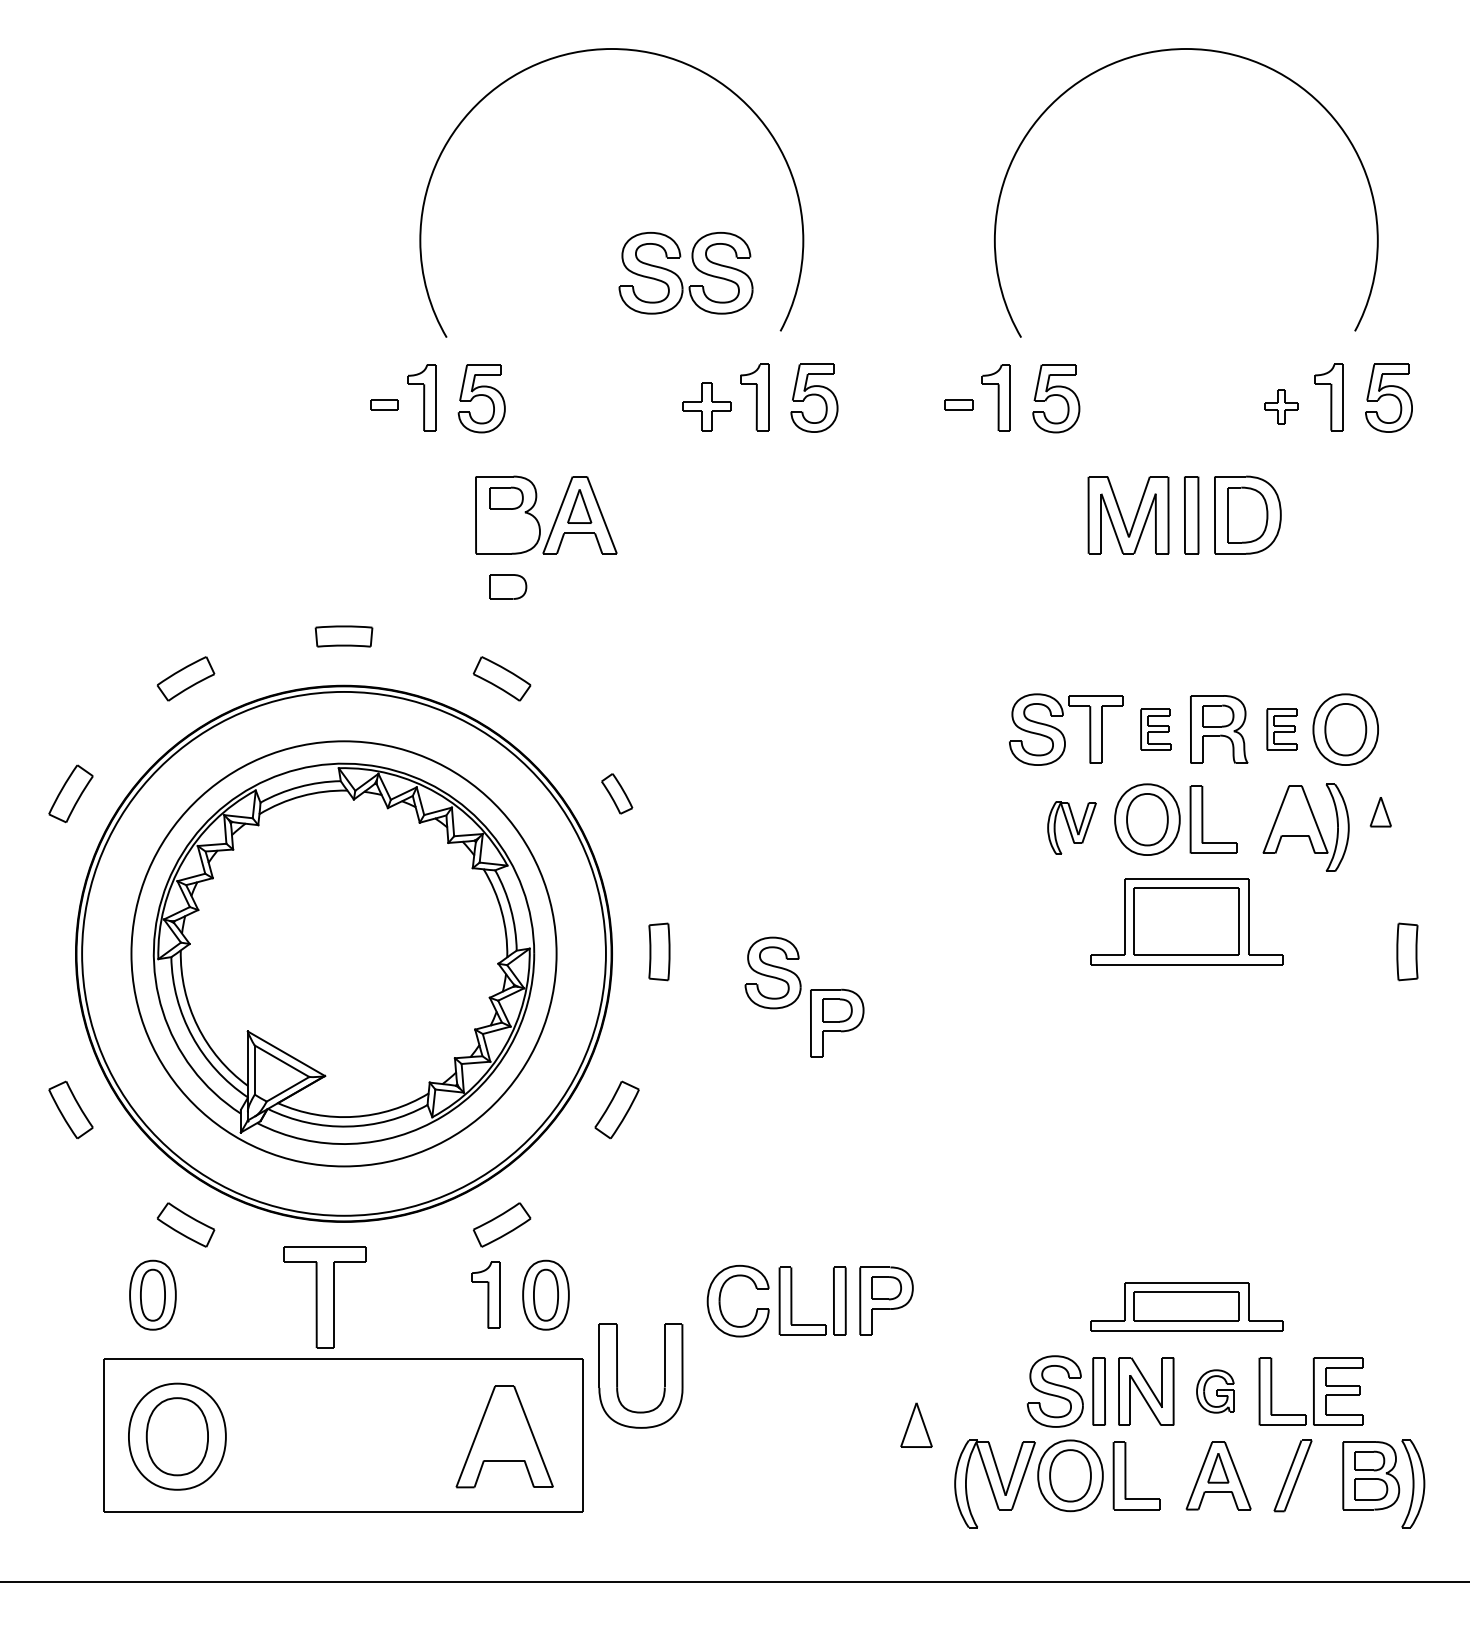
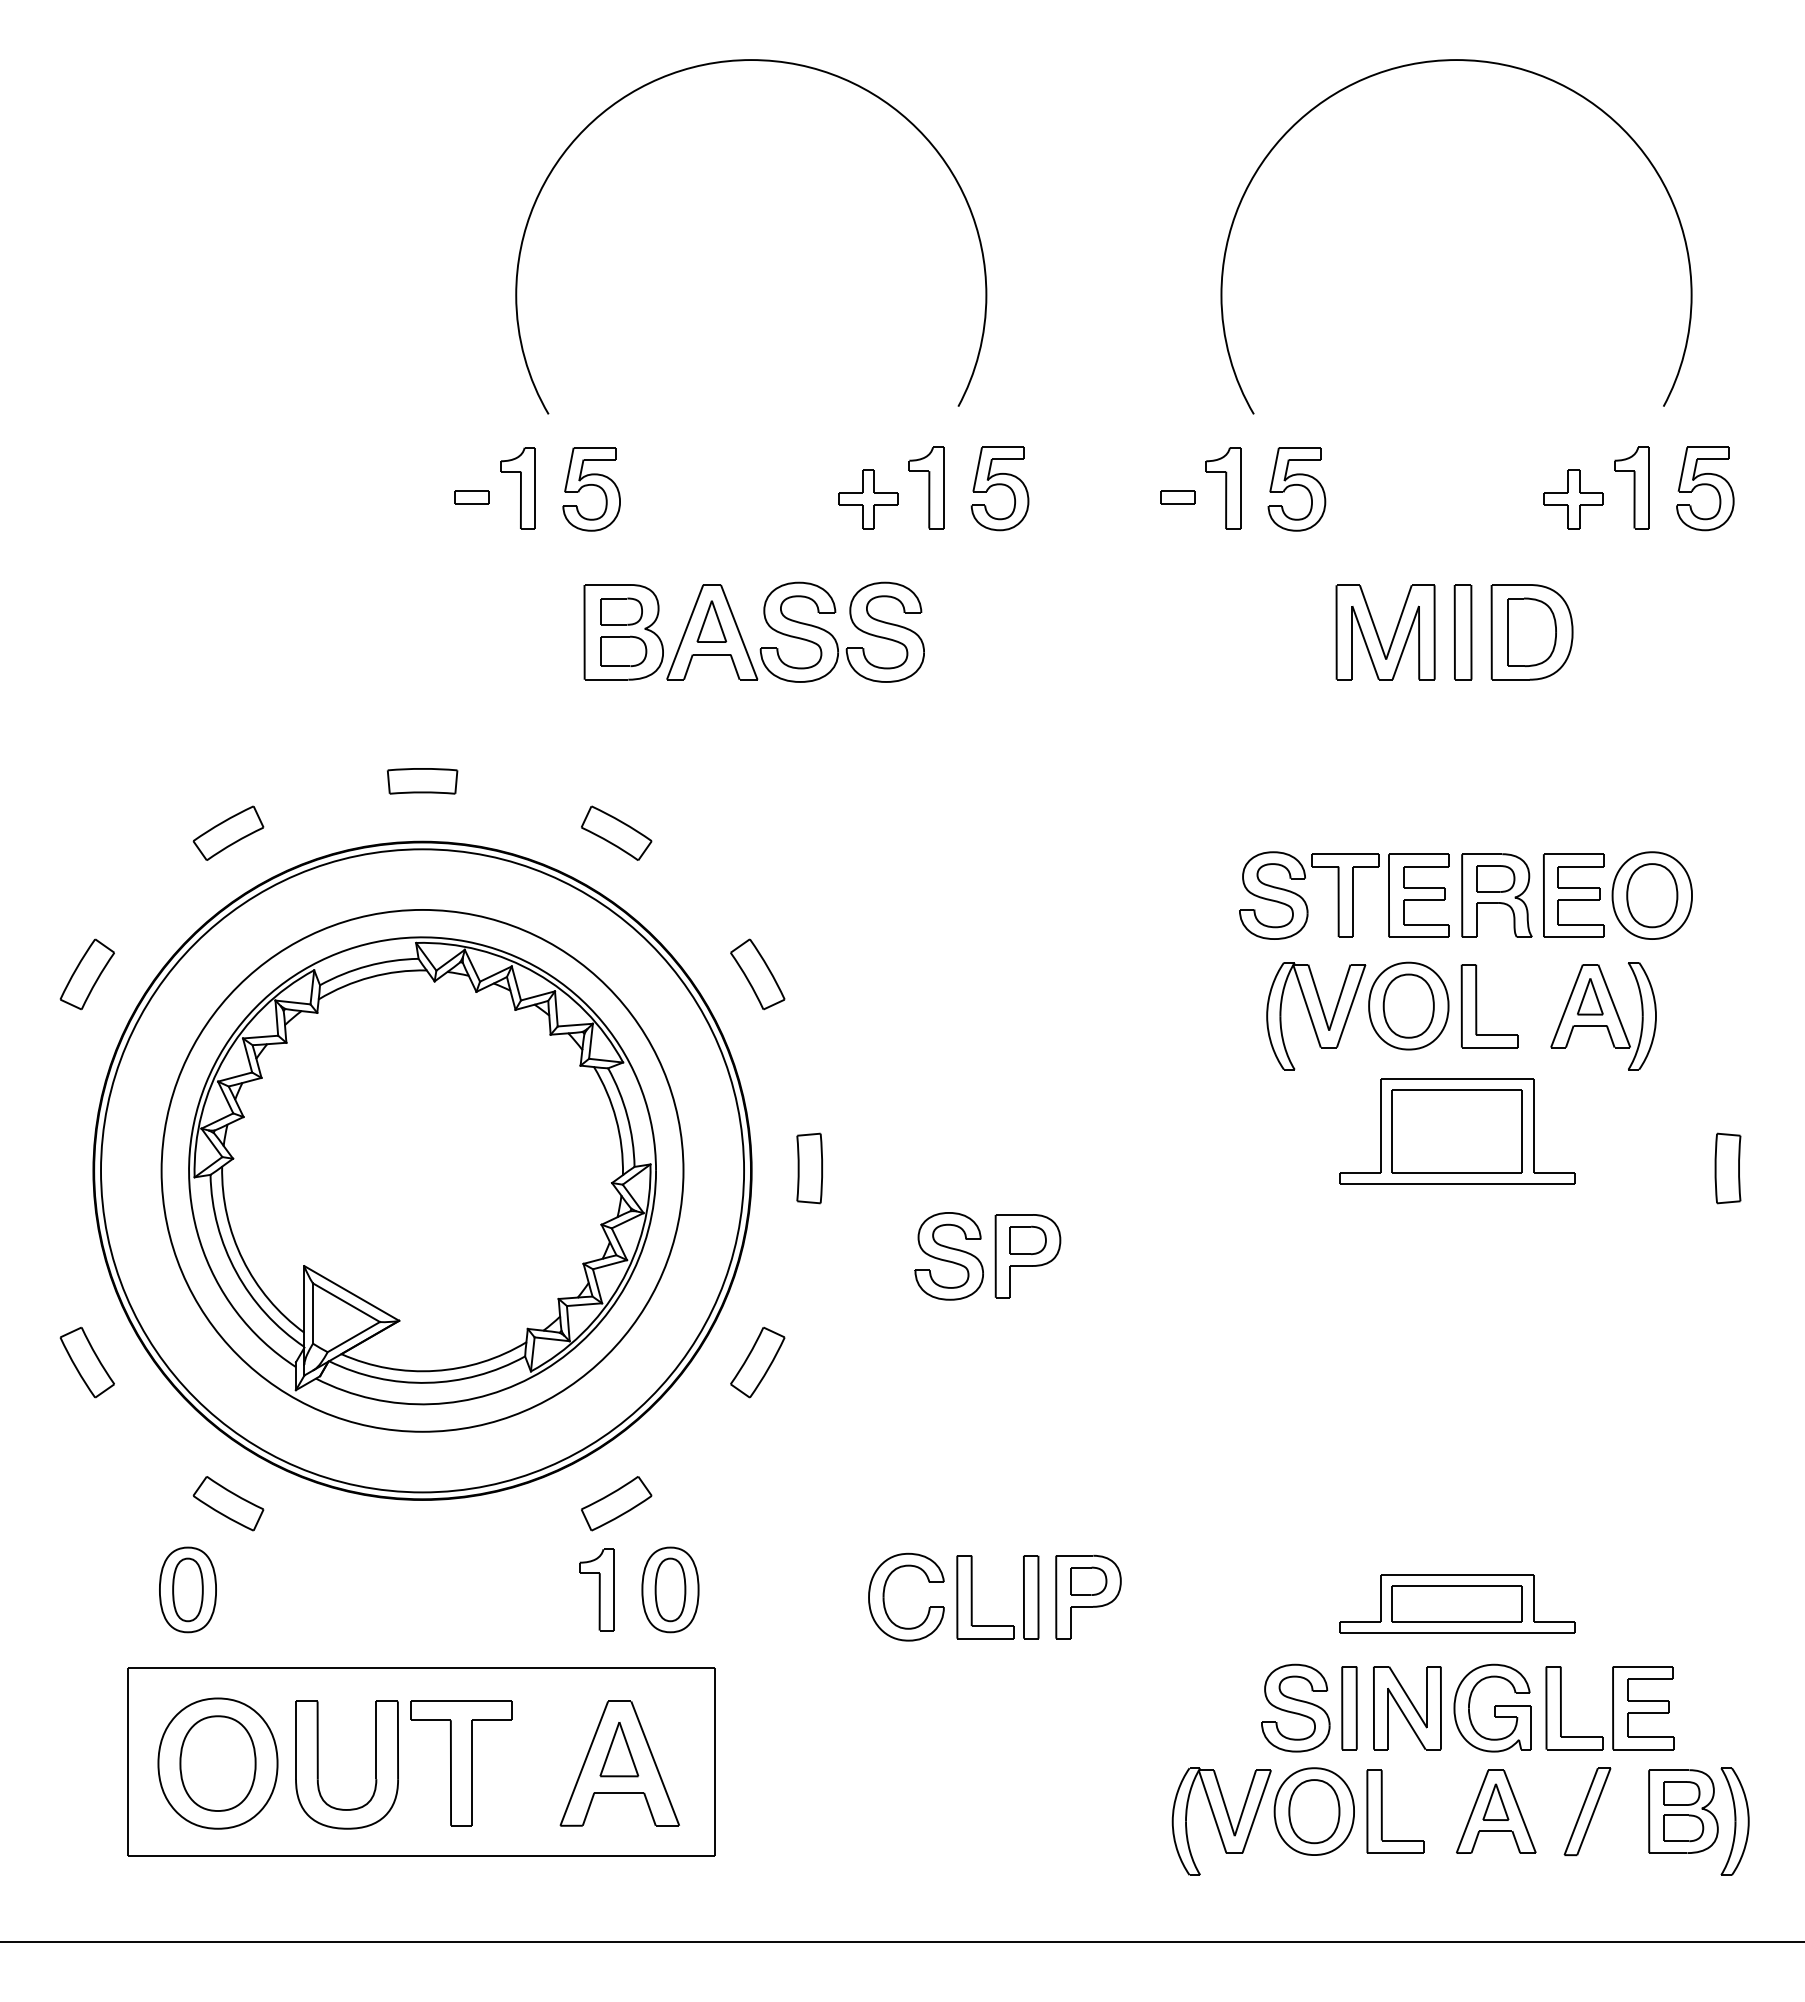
part: (678, 275) -> (833, 635), moved
part: (1281, 406) -> (1573, 499), size x1.43
part: (507, 587) -> (623, 651), moved
part: (1155, 729) -> (1418, 895), size x1.67
part: (1281, 729) -> (1573, 895), size x1.67
part: (616, 793) -> (757, 974), size x1.43
part: (1380, 811) -> (1590, 996), moved
part: (1072, 828) -> (1316, 1016), size x1.67
part: (772, 973) -> (948, 1256), moved
part: (325, 1297) -> (461, 1763), moved
part: (617, 1375) -> (318, 1764), moved
part: (1215, 1391) -> (1492, 1707), size x1.67
part: (916, 1425) -> (619, 1749), moved

